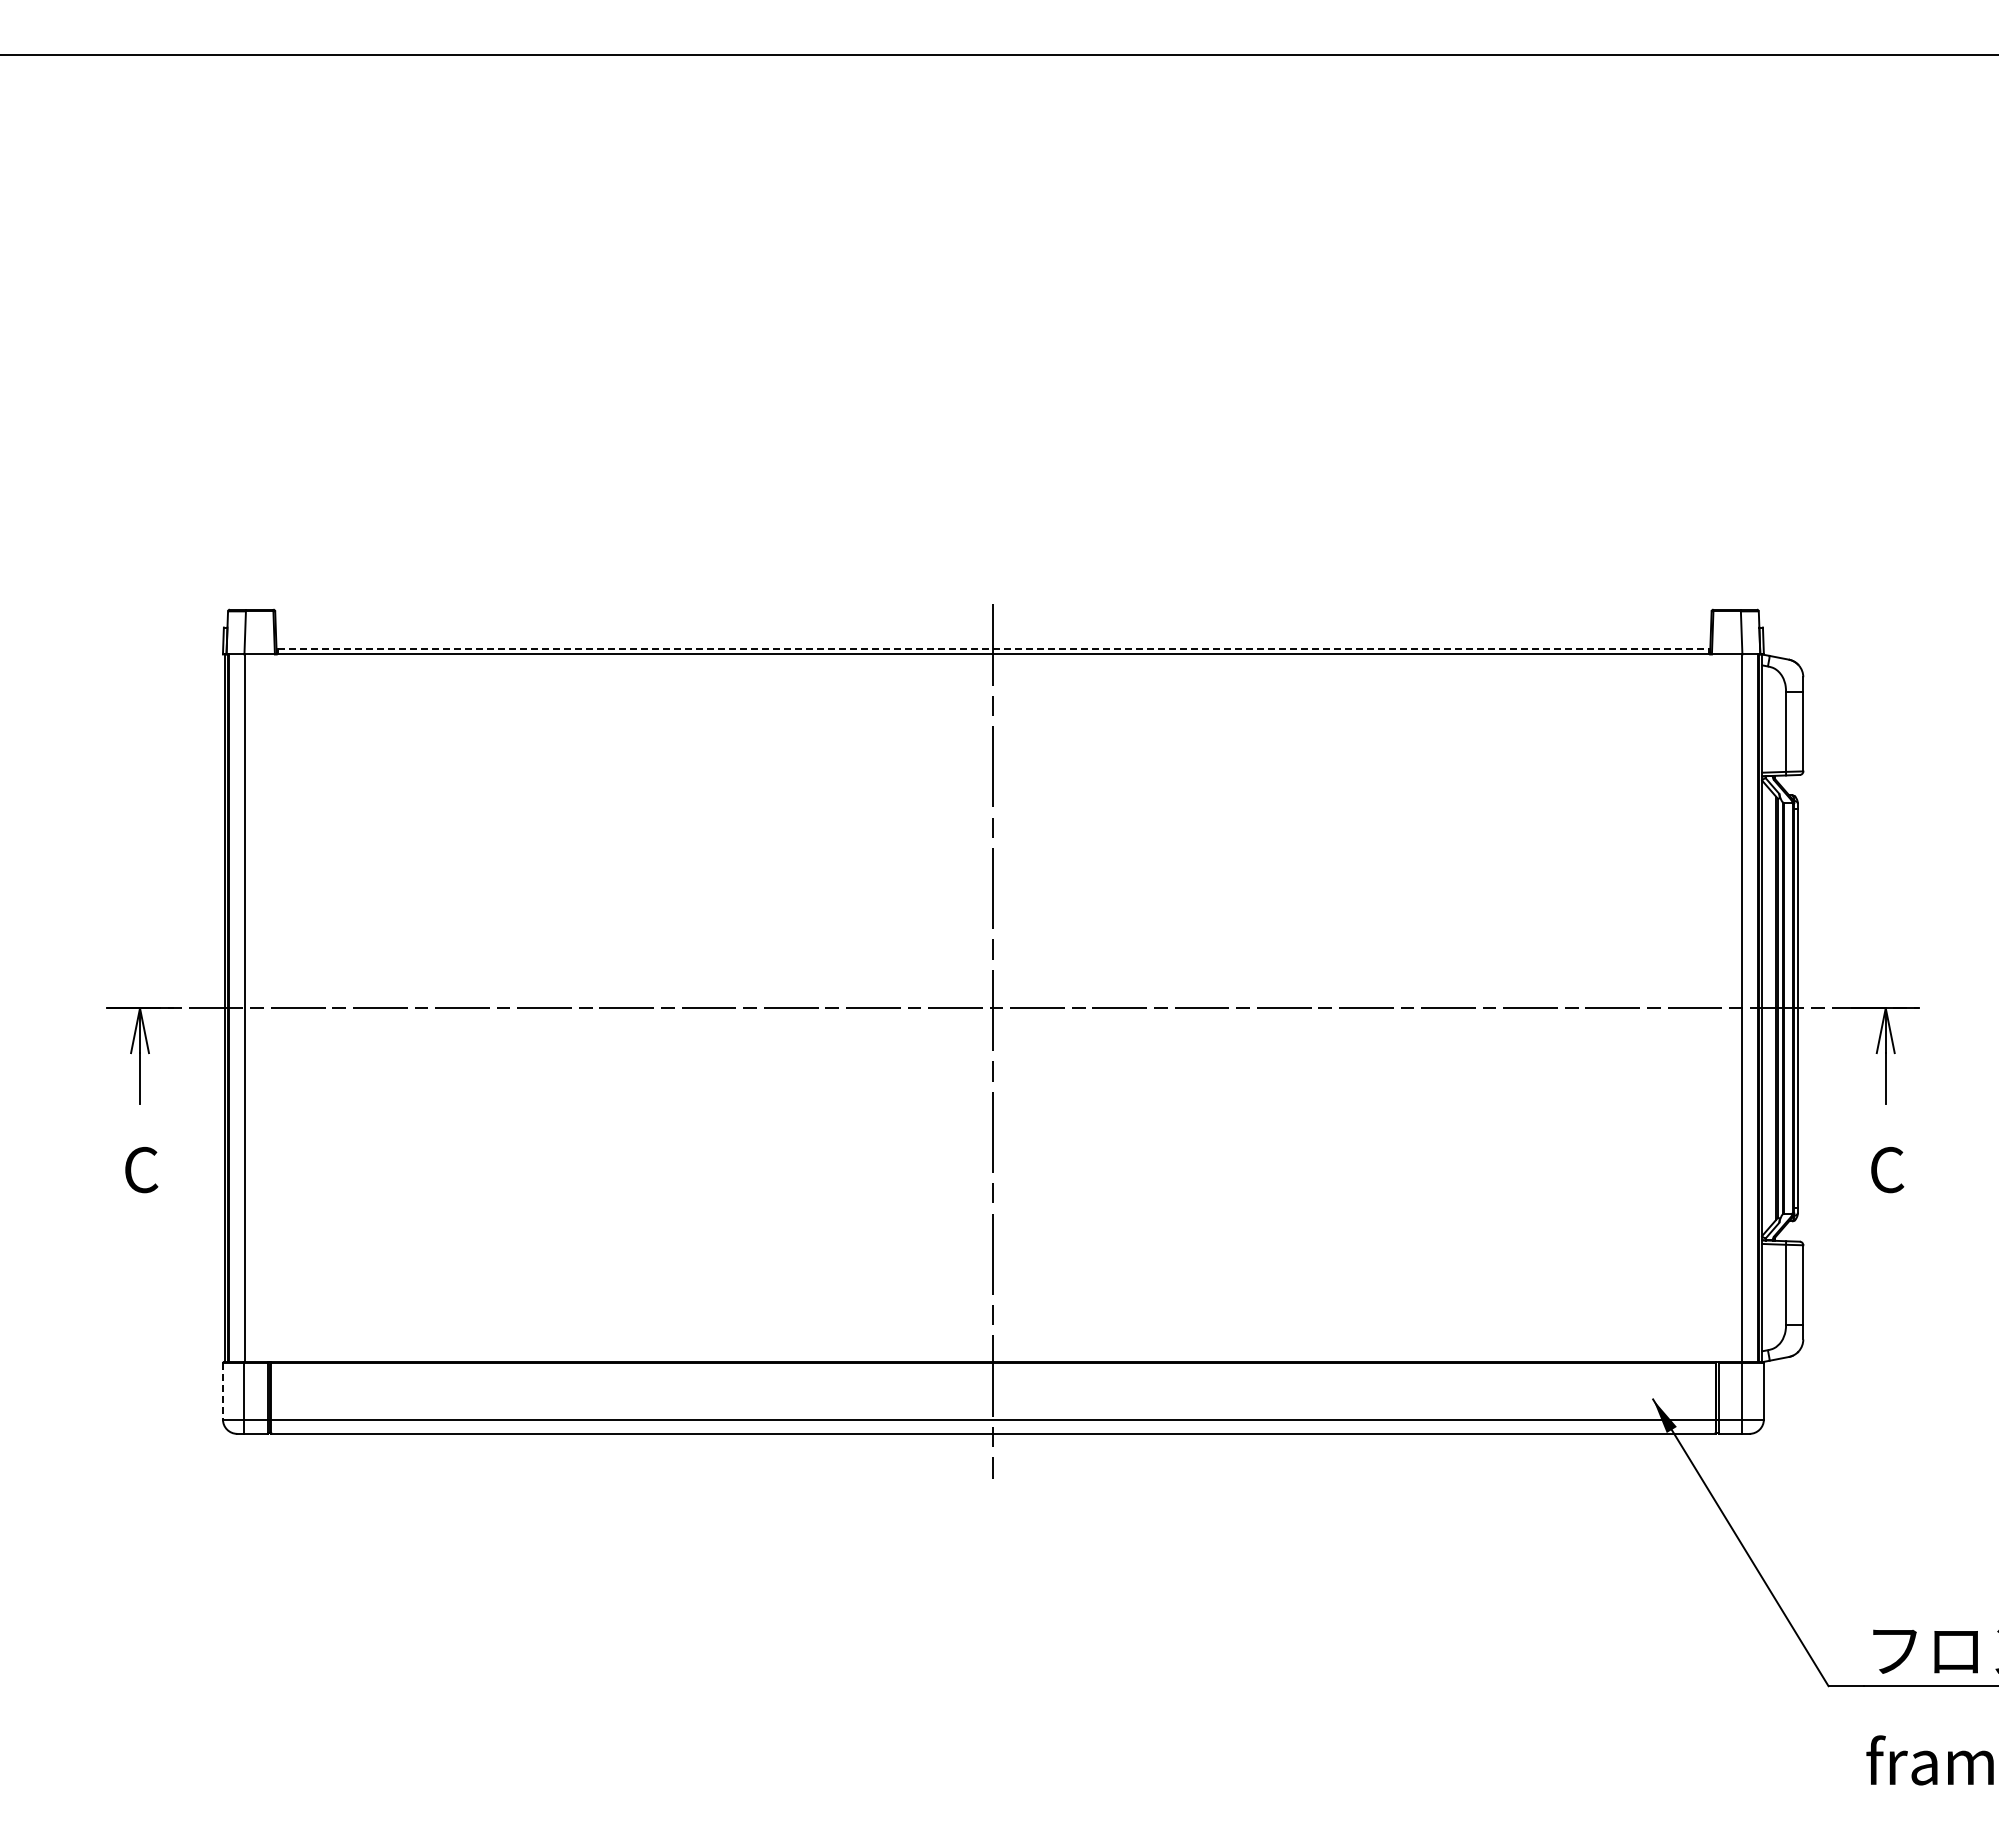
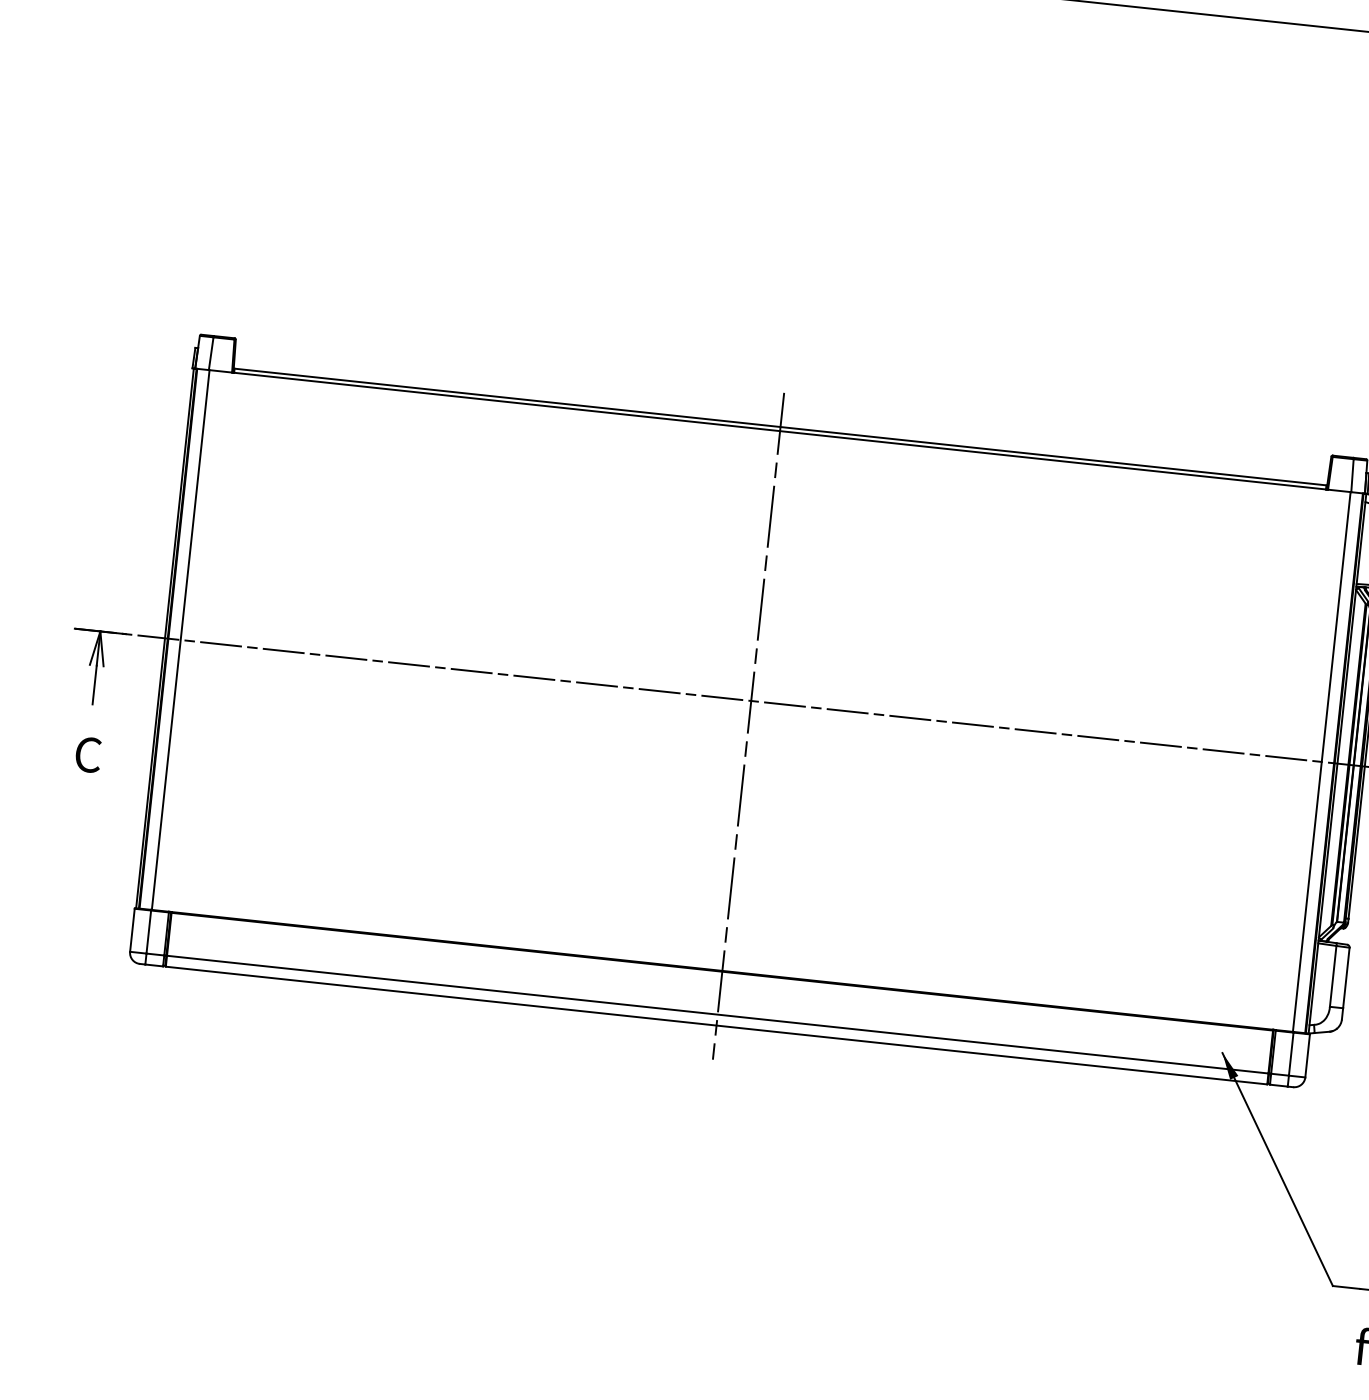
line: (993, 649) -> (780, 427), dashed -> solid
line: (222, 1391) -> (132, 930), dashed -> solid

